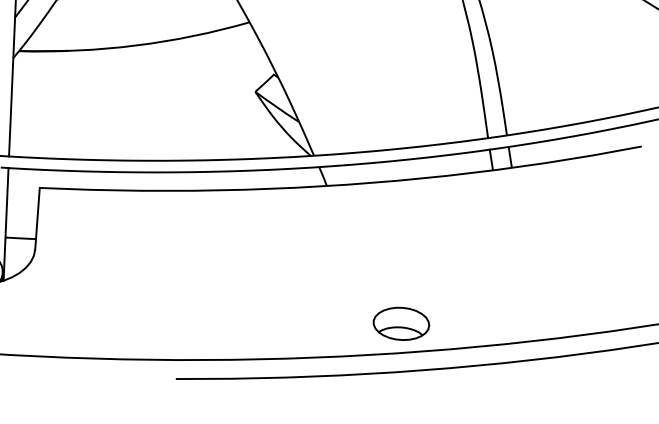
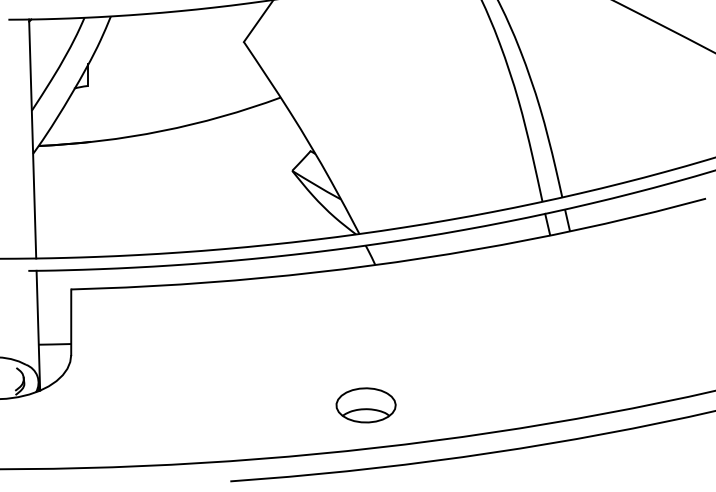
part: (400, 323) -> (365, 405), moved

